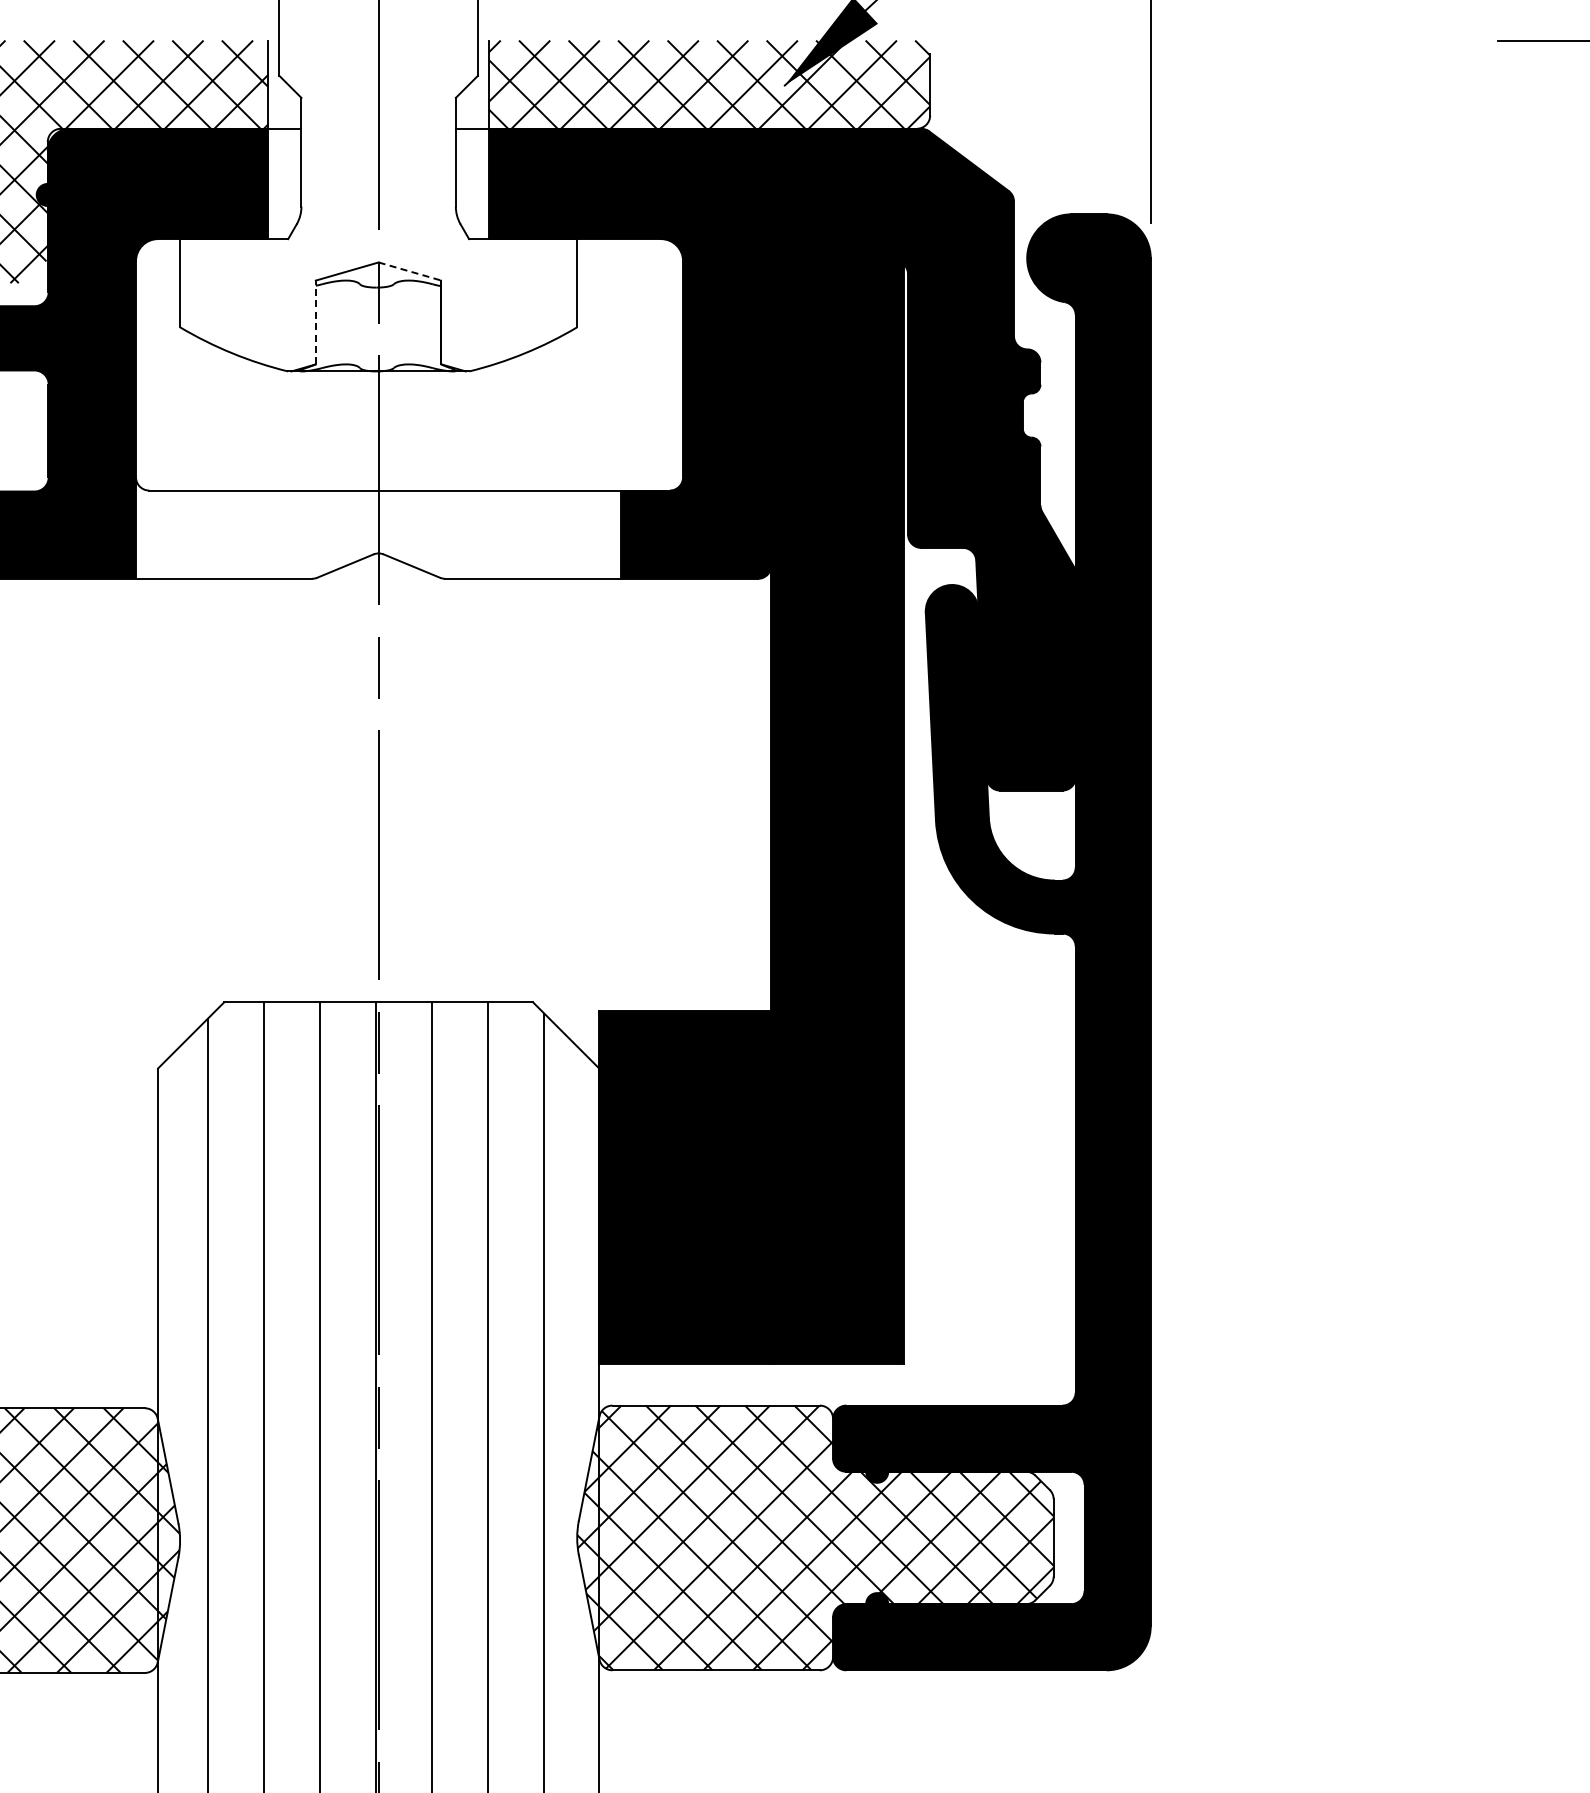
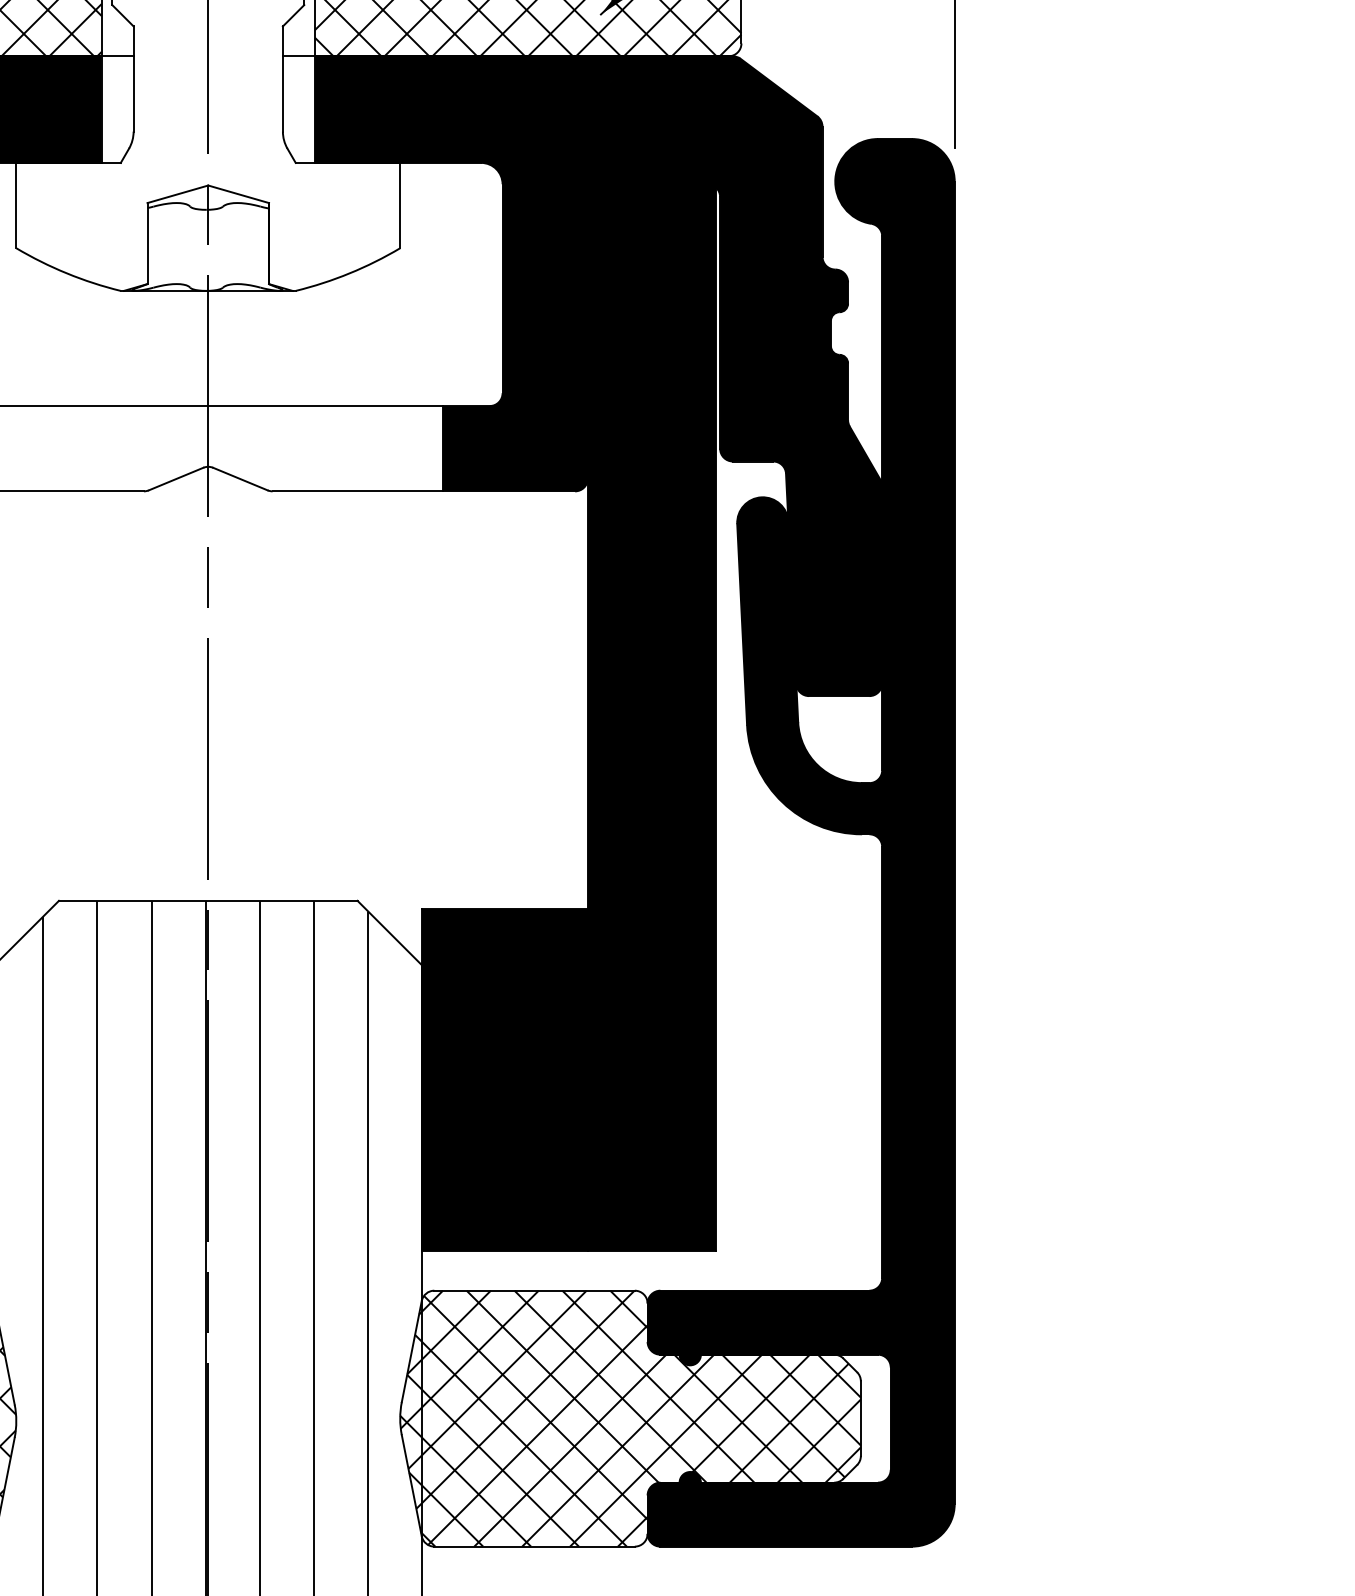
line: (410, 271) -> (239, 194), dashed -> solid
line: (315, 322) -> (147, 243), dashed -> solid

